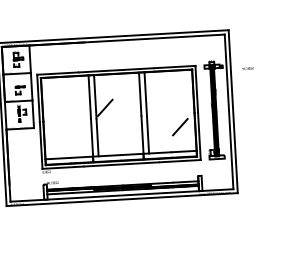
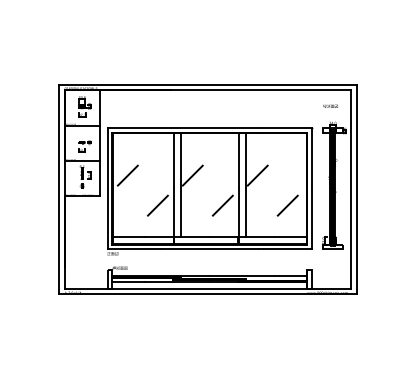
text: (247, 67) -> (330, 105), moved
line: (155, 105) -> (257, 175), added
line: (54, 110) -> (127, 175), added
line: (129, 129) -> (222, 205), added
line: (79, 132) -> (157, 205), added

